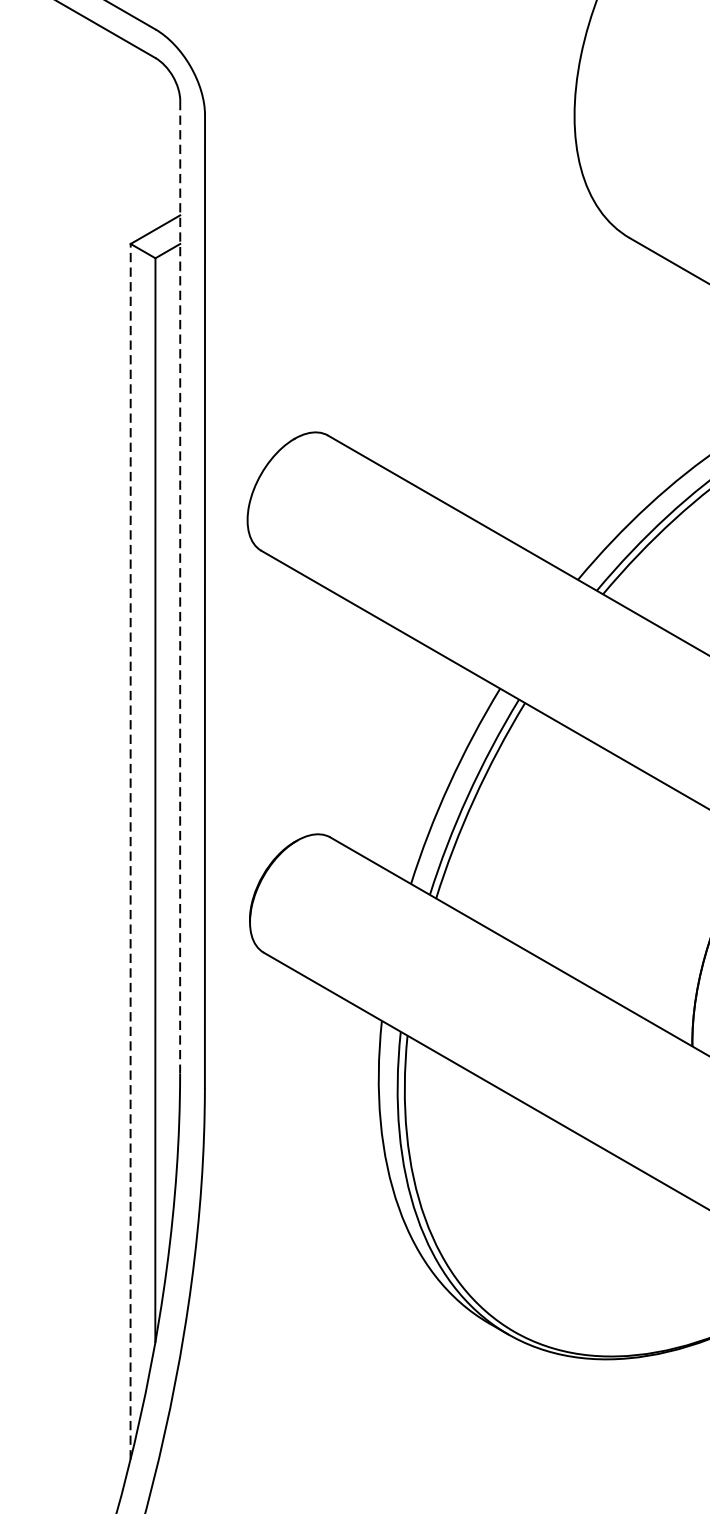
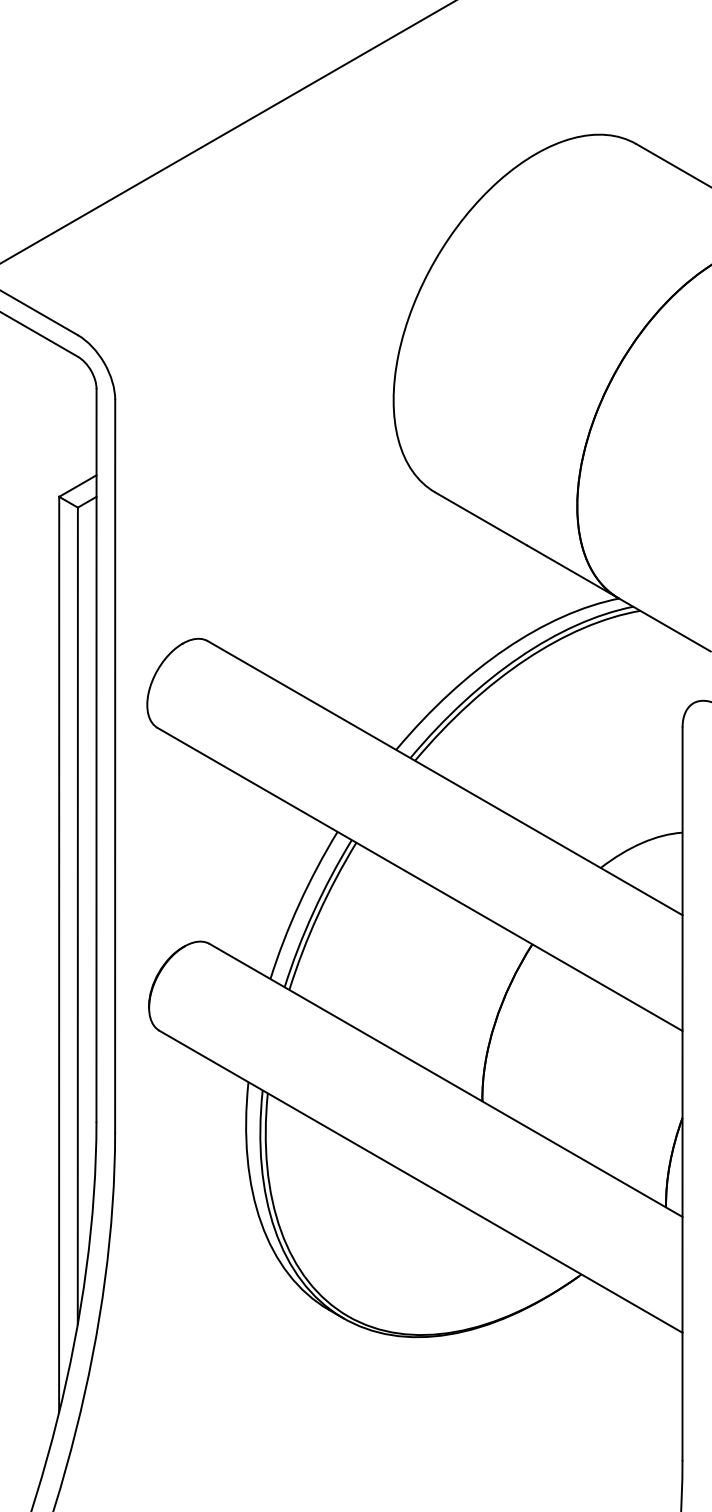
line: (180, 587) -> (96, 755), dashed -> solid
line: (131, 851) -> (59, 954), dashed -> solid

